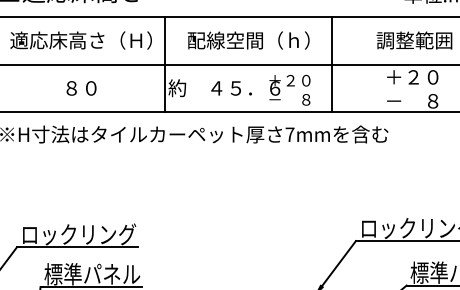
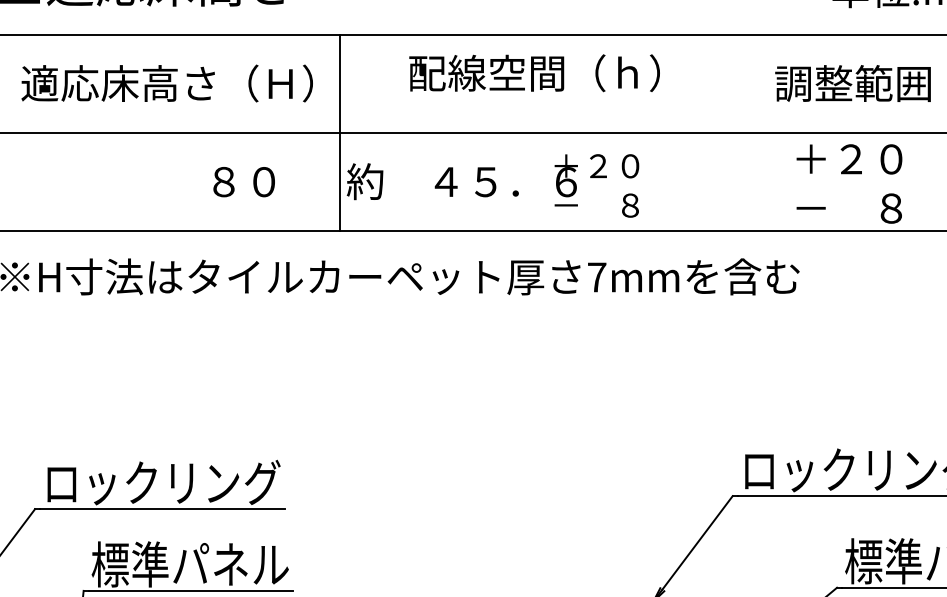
text: (248, 40) -> (534, 73), moved
line: (331, 64) -> (682, 132), removed
text: (81, 88) -> (244, 182), moved

